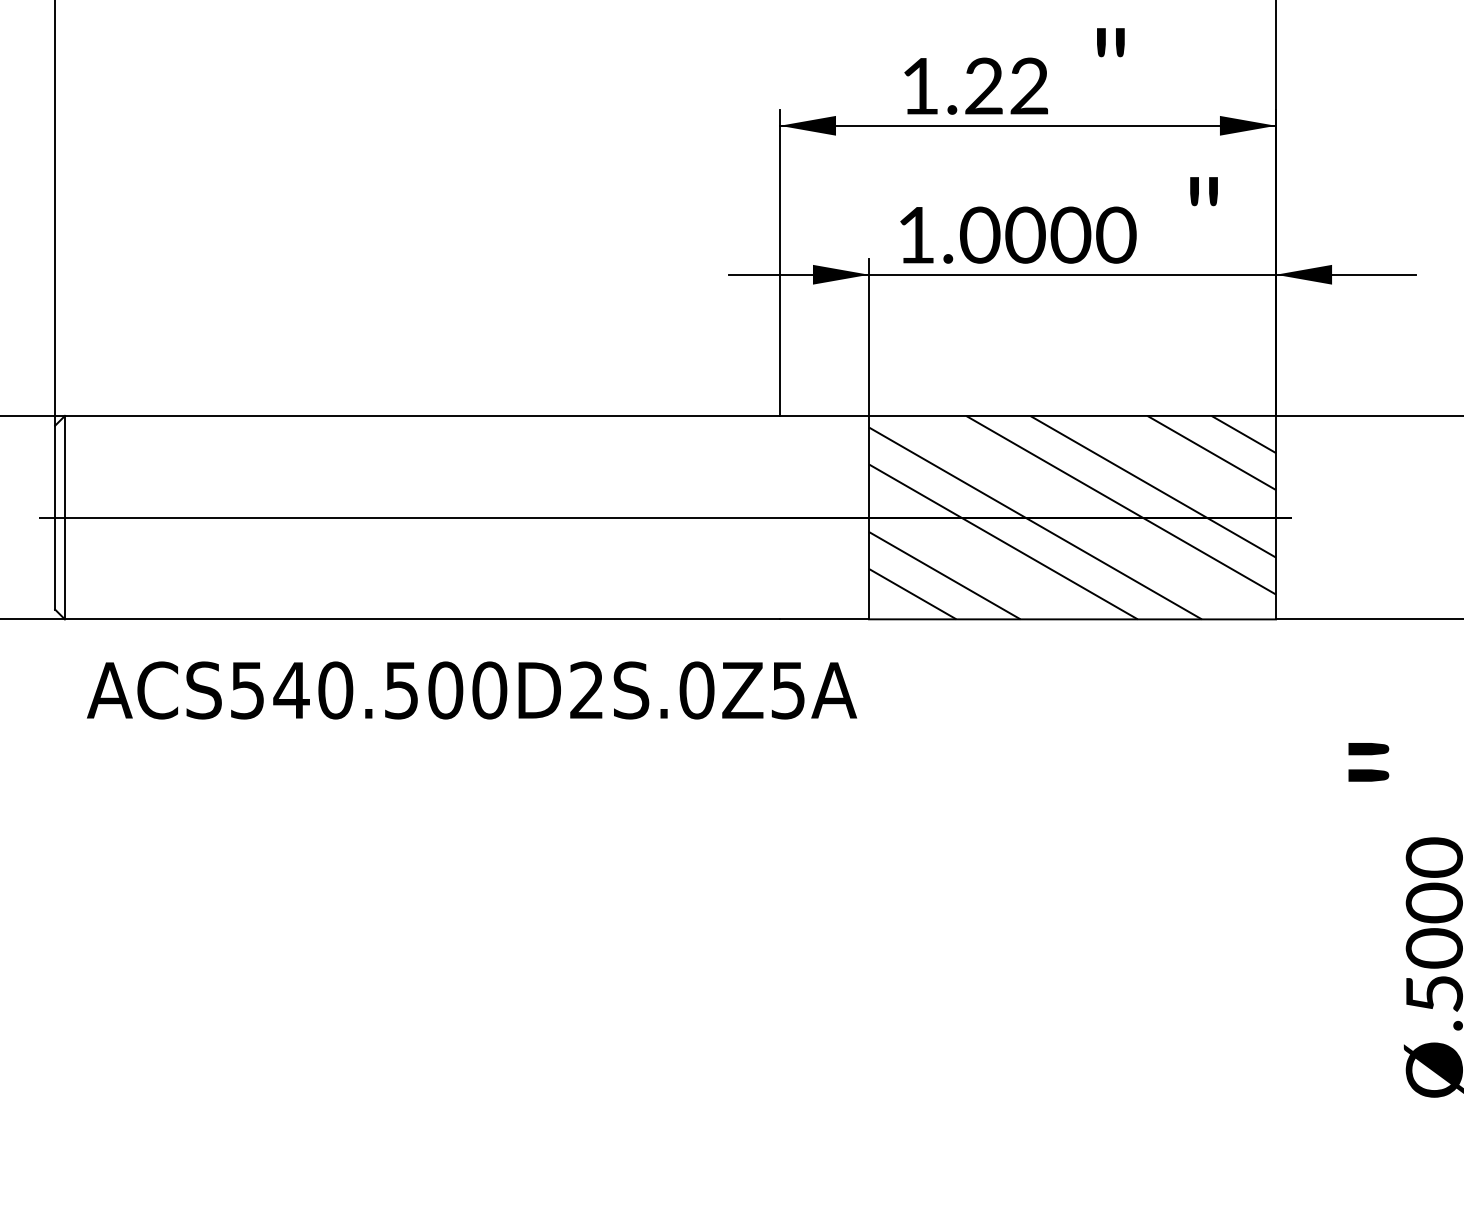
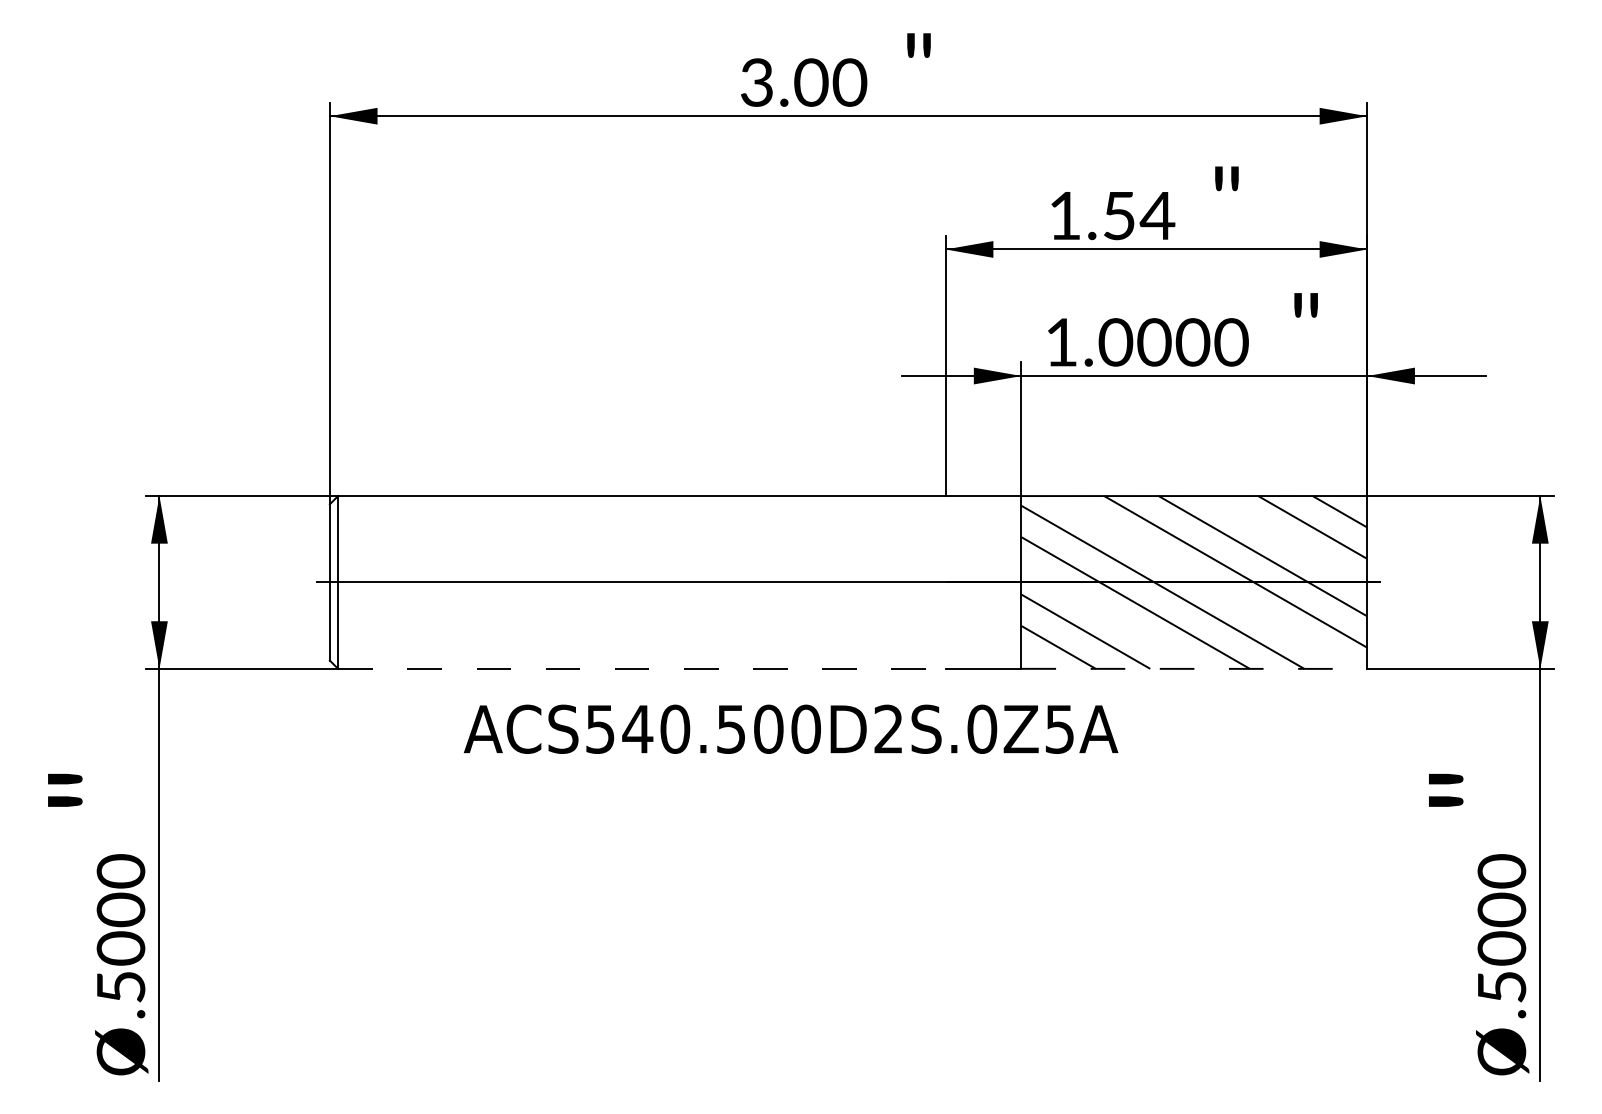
text: (1007, 85) -> (1139, 215), 1.22 -> 1.54
line: (421, 618) -> (641, 668), solid -> dashed
line: (1072, 618) -> (1194, 668), solid -> dashed
text: (472, 689) -> (791, 728), moved

